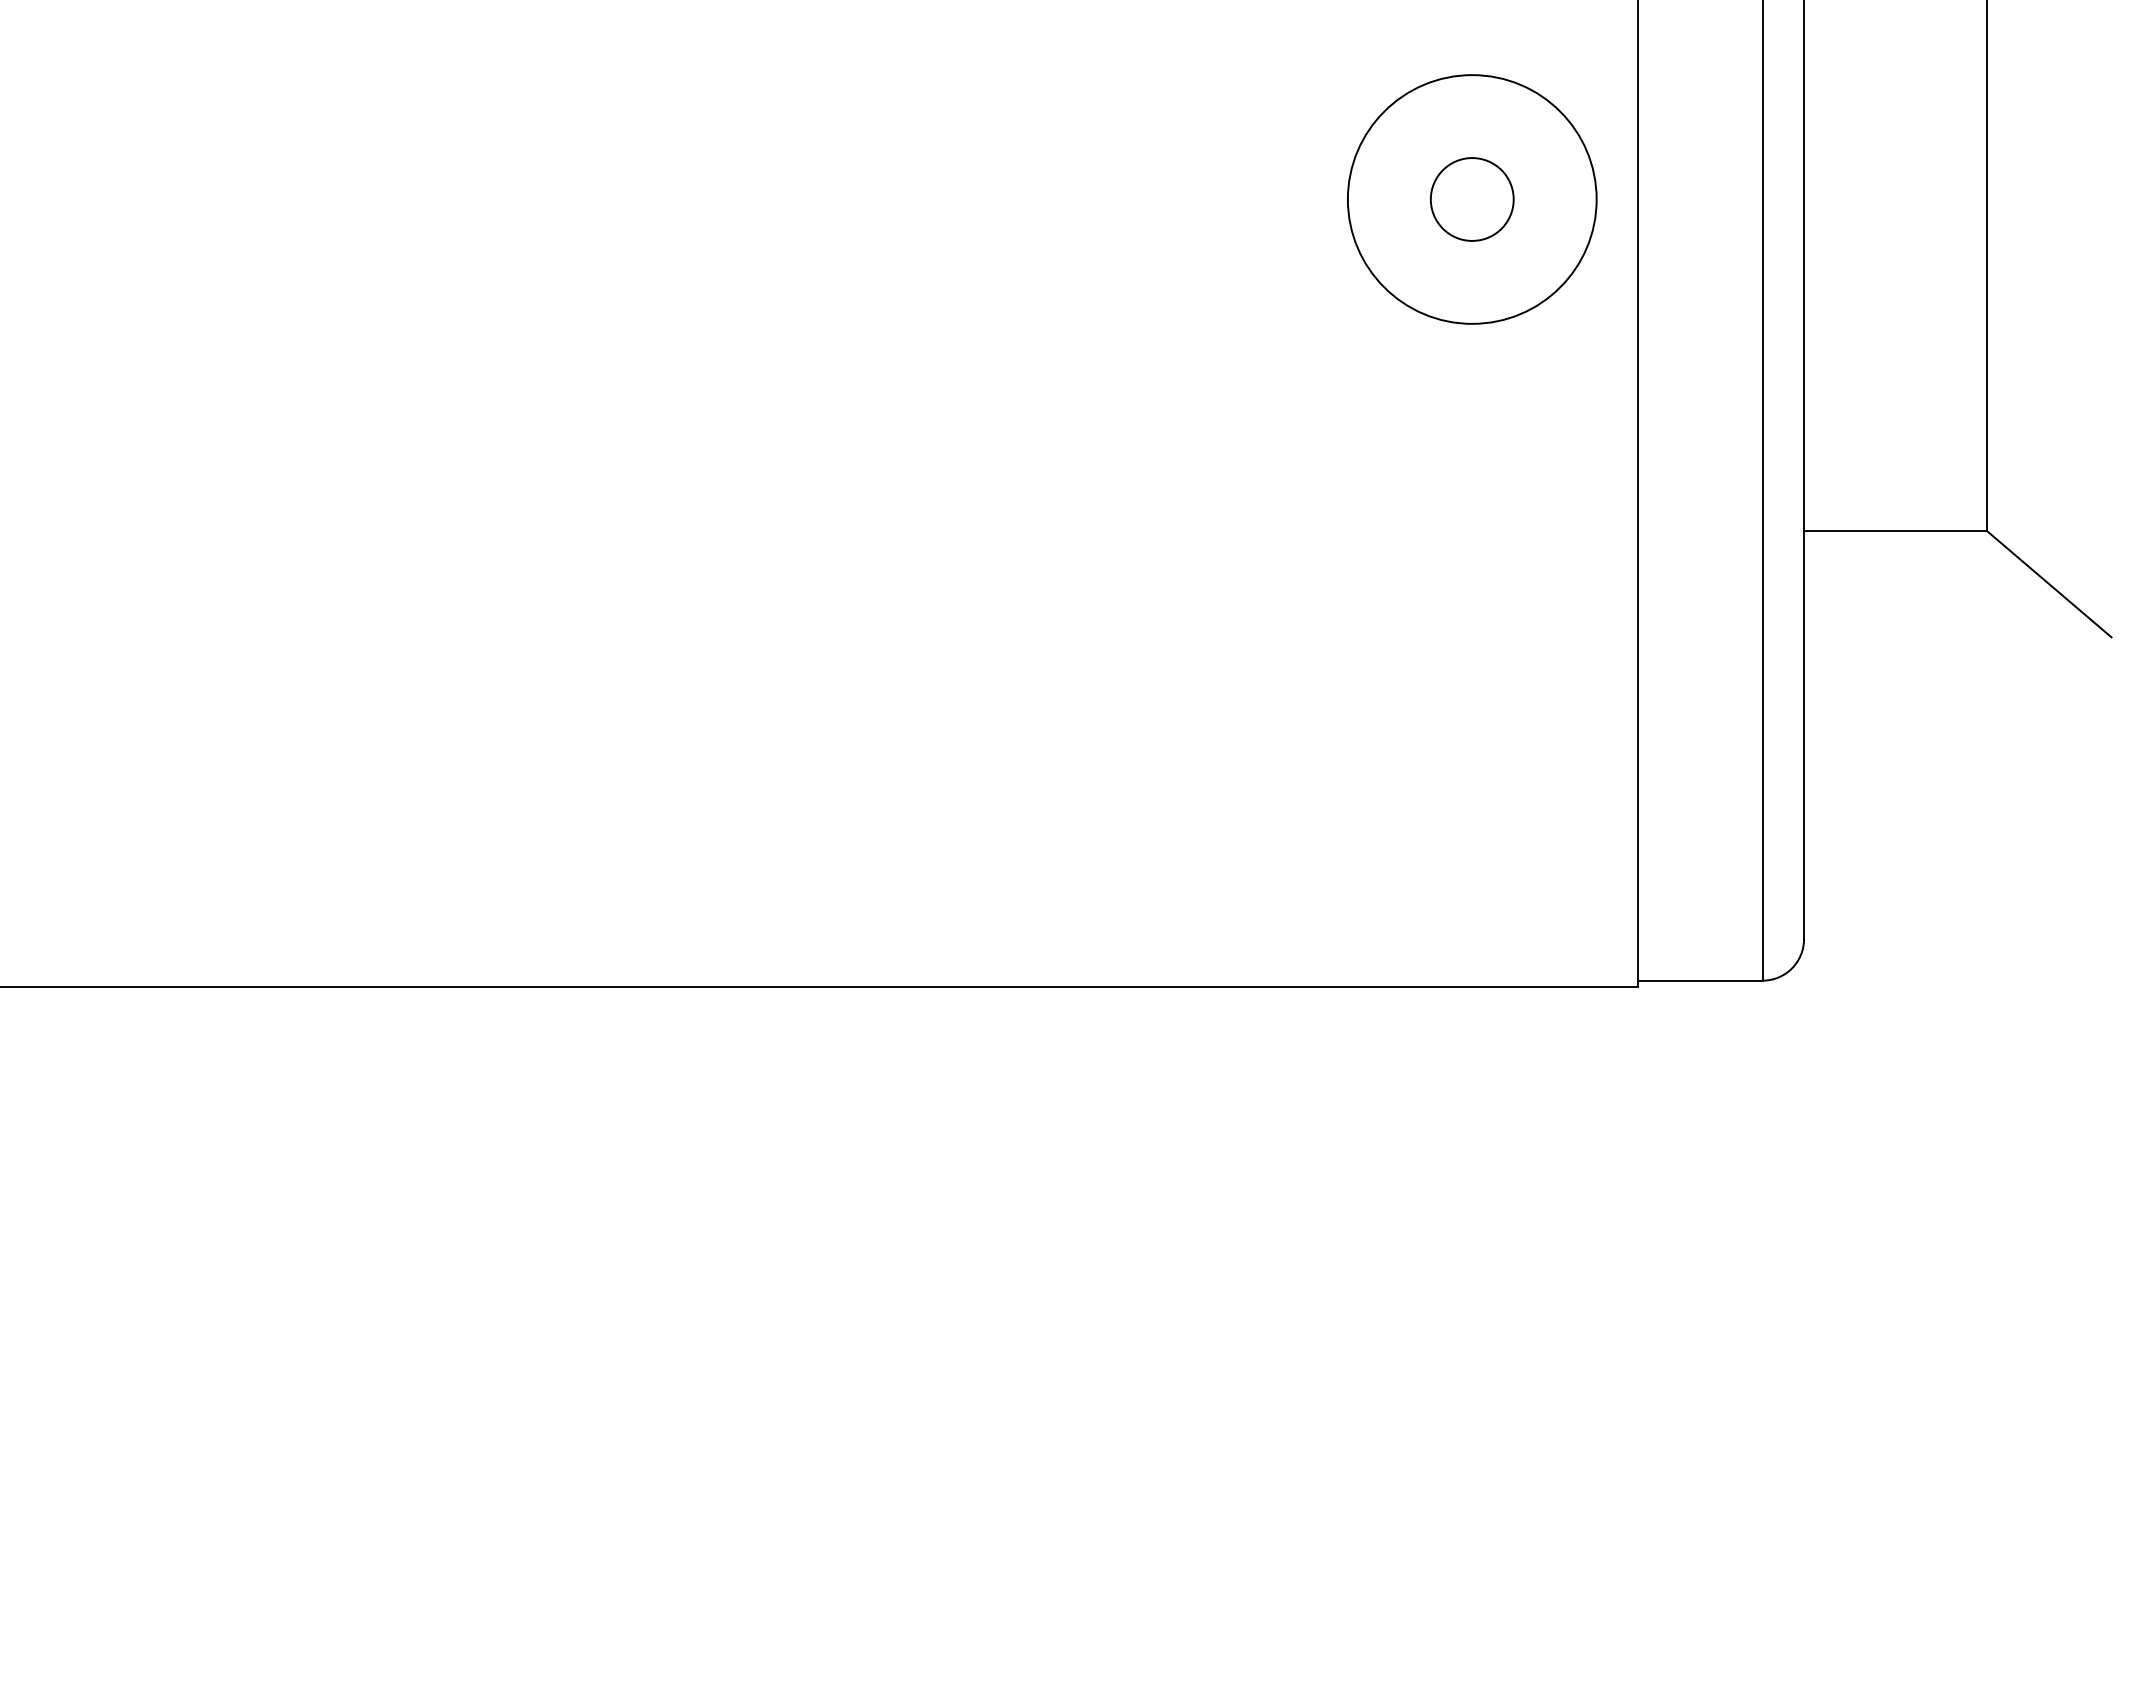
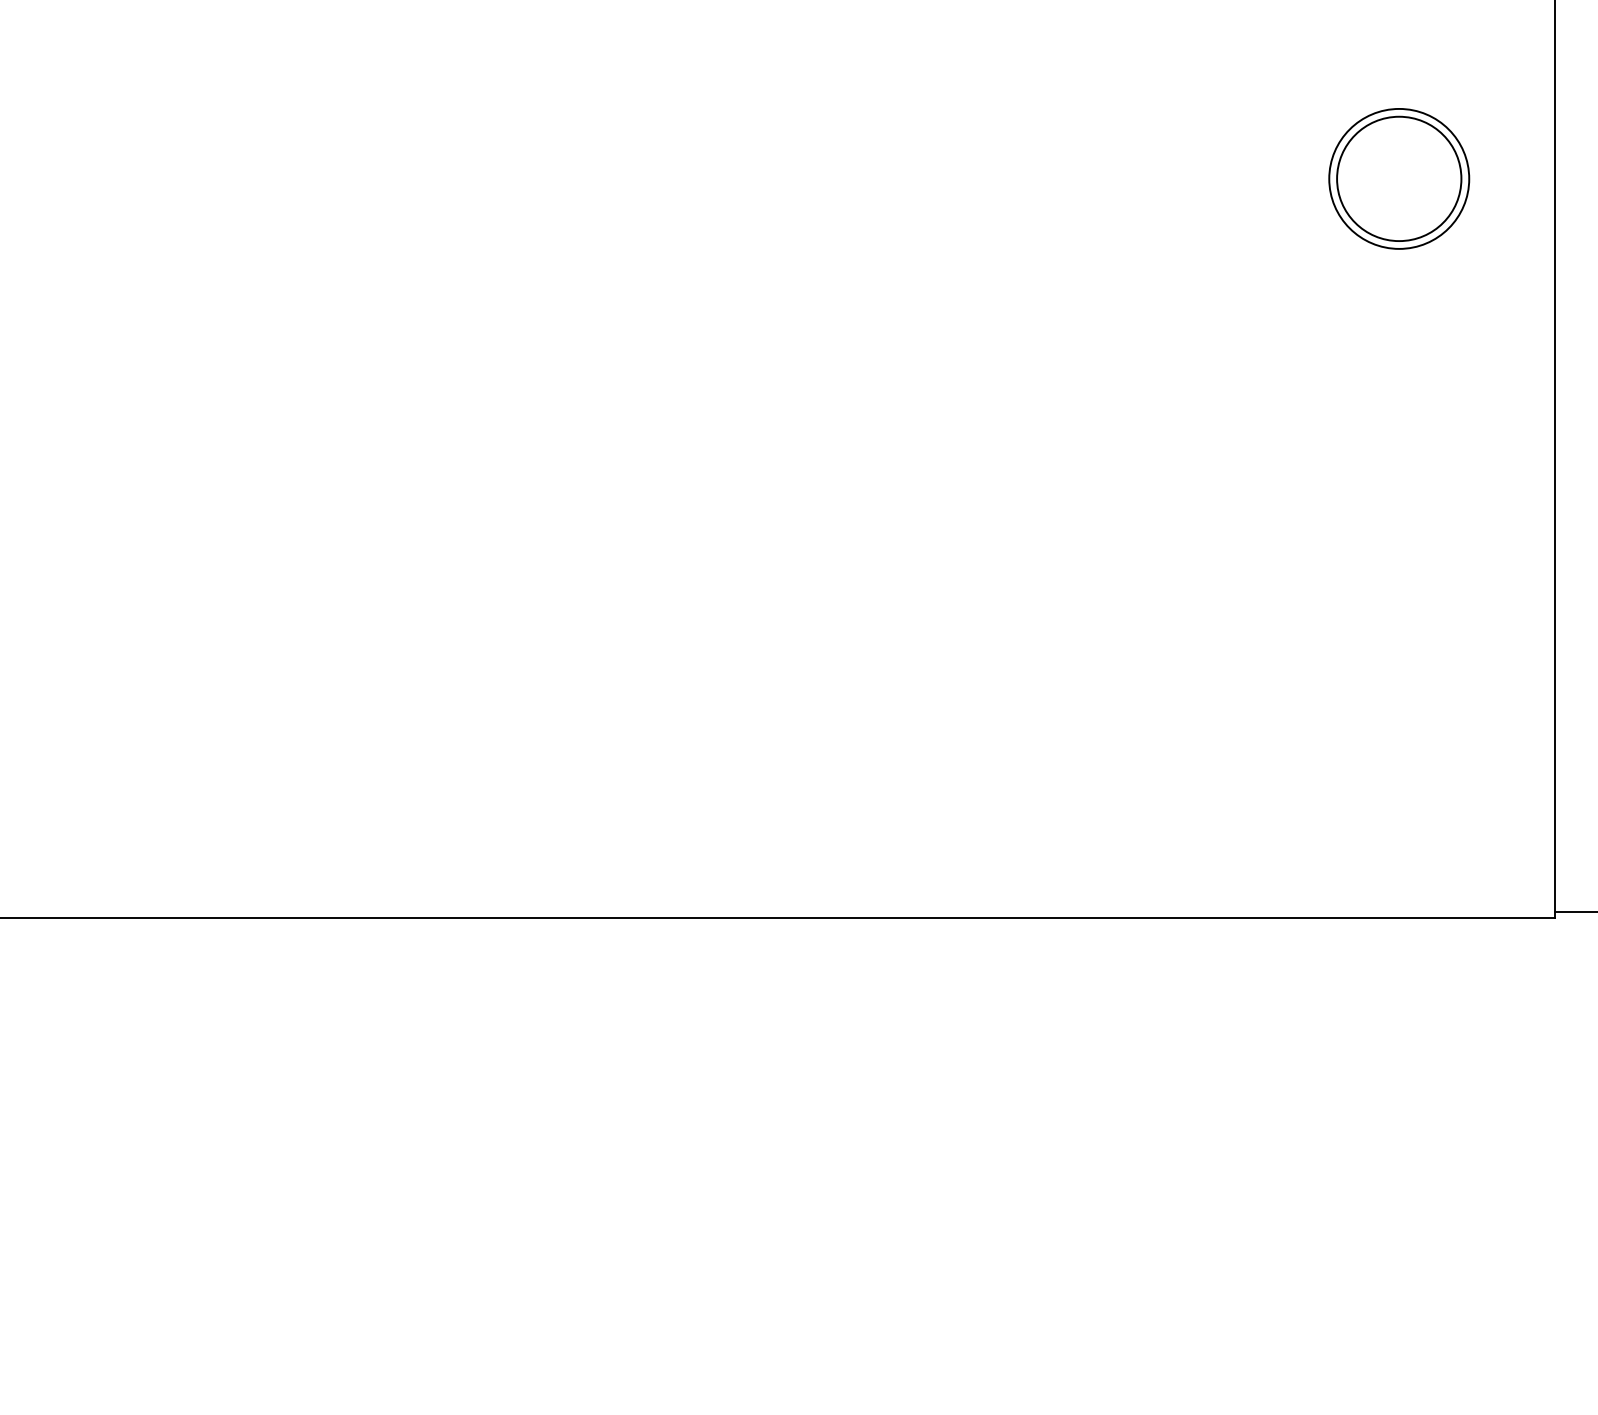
circle: (1471, 199) -> (1398, 178), size x0.6
circle: (1471, 199) -> (1398, 178), size x1.6

